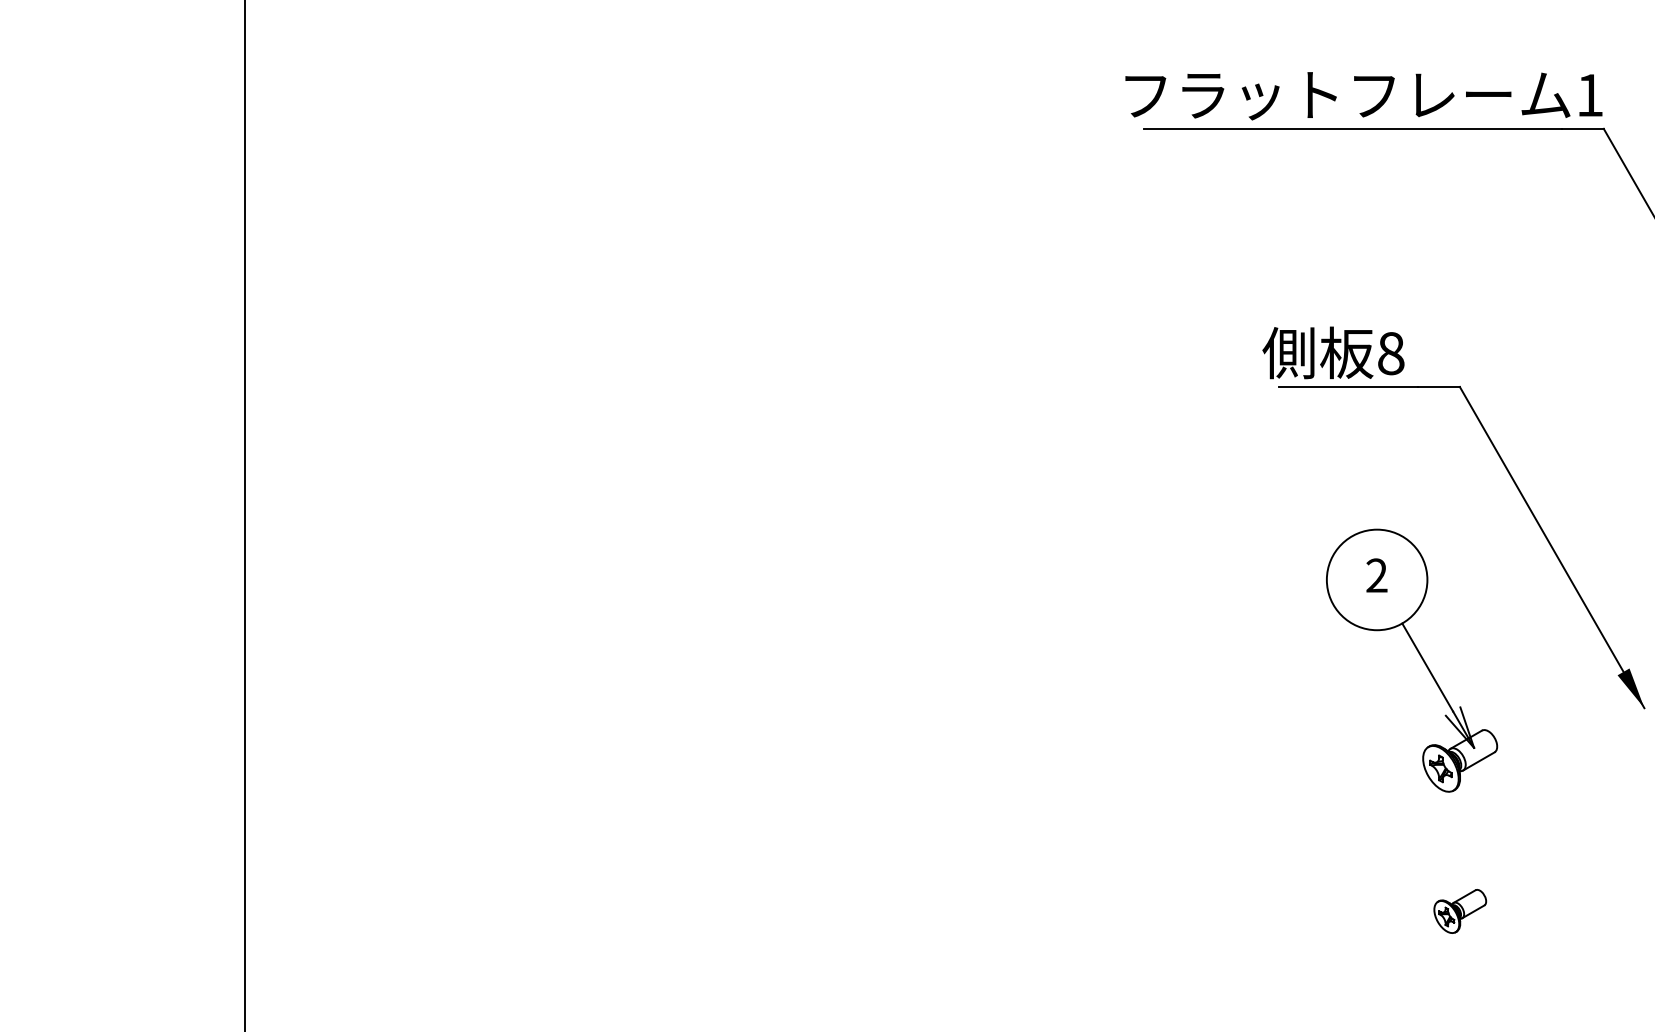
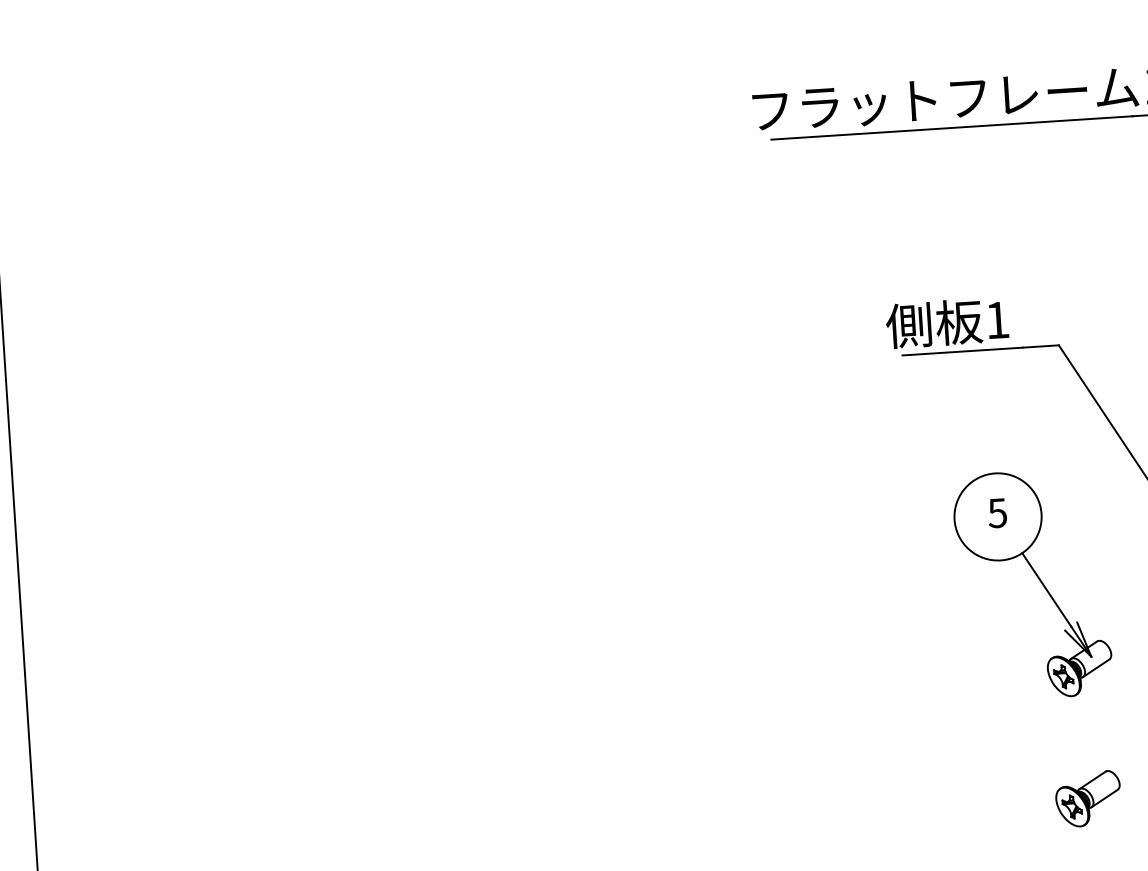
text: (1391, 353) -> (997, 320), 8 -> 1
text: (1376, 575) -> (997, 513), 2 -> 5
part: (1460, 911) -> (1088, 799), size x1.43

